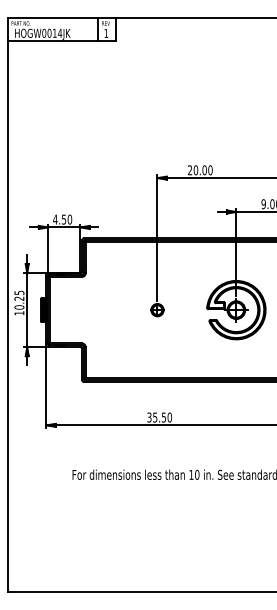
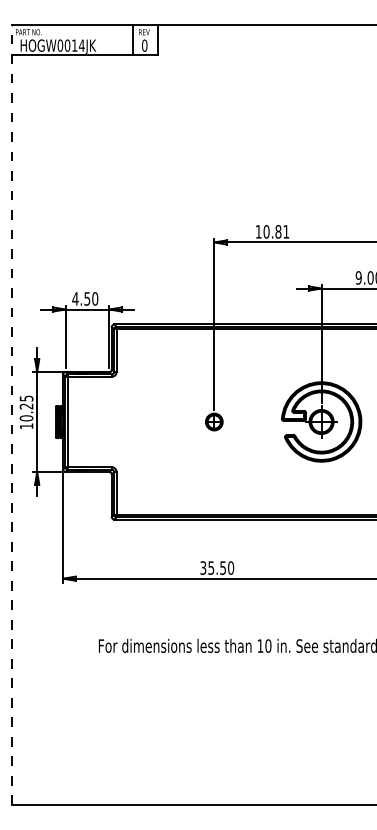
text: (106, 33) -> (144, 45), 1 -> 0
text: (200, 170) -> (272, 231), 20.00 -> 10.81
line: (8, 304) -> (11, 414), solid -> dashed

